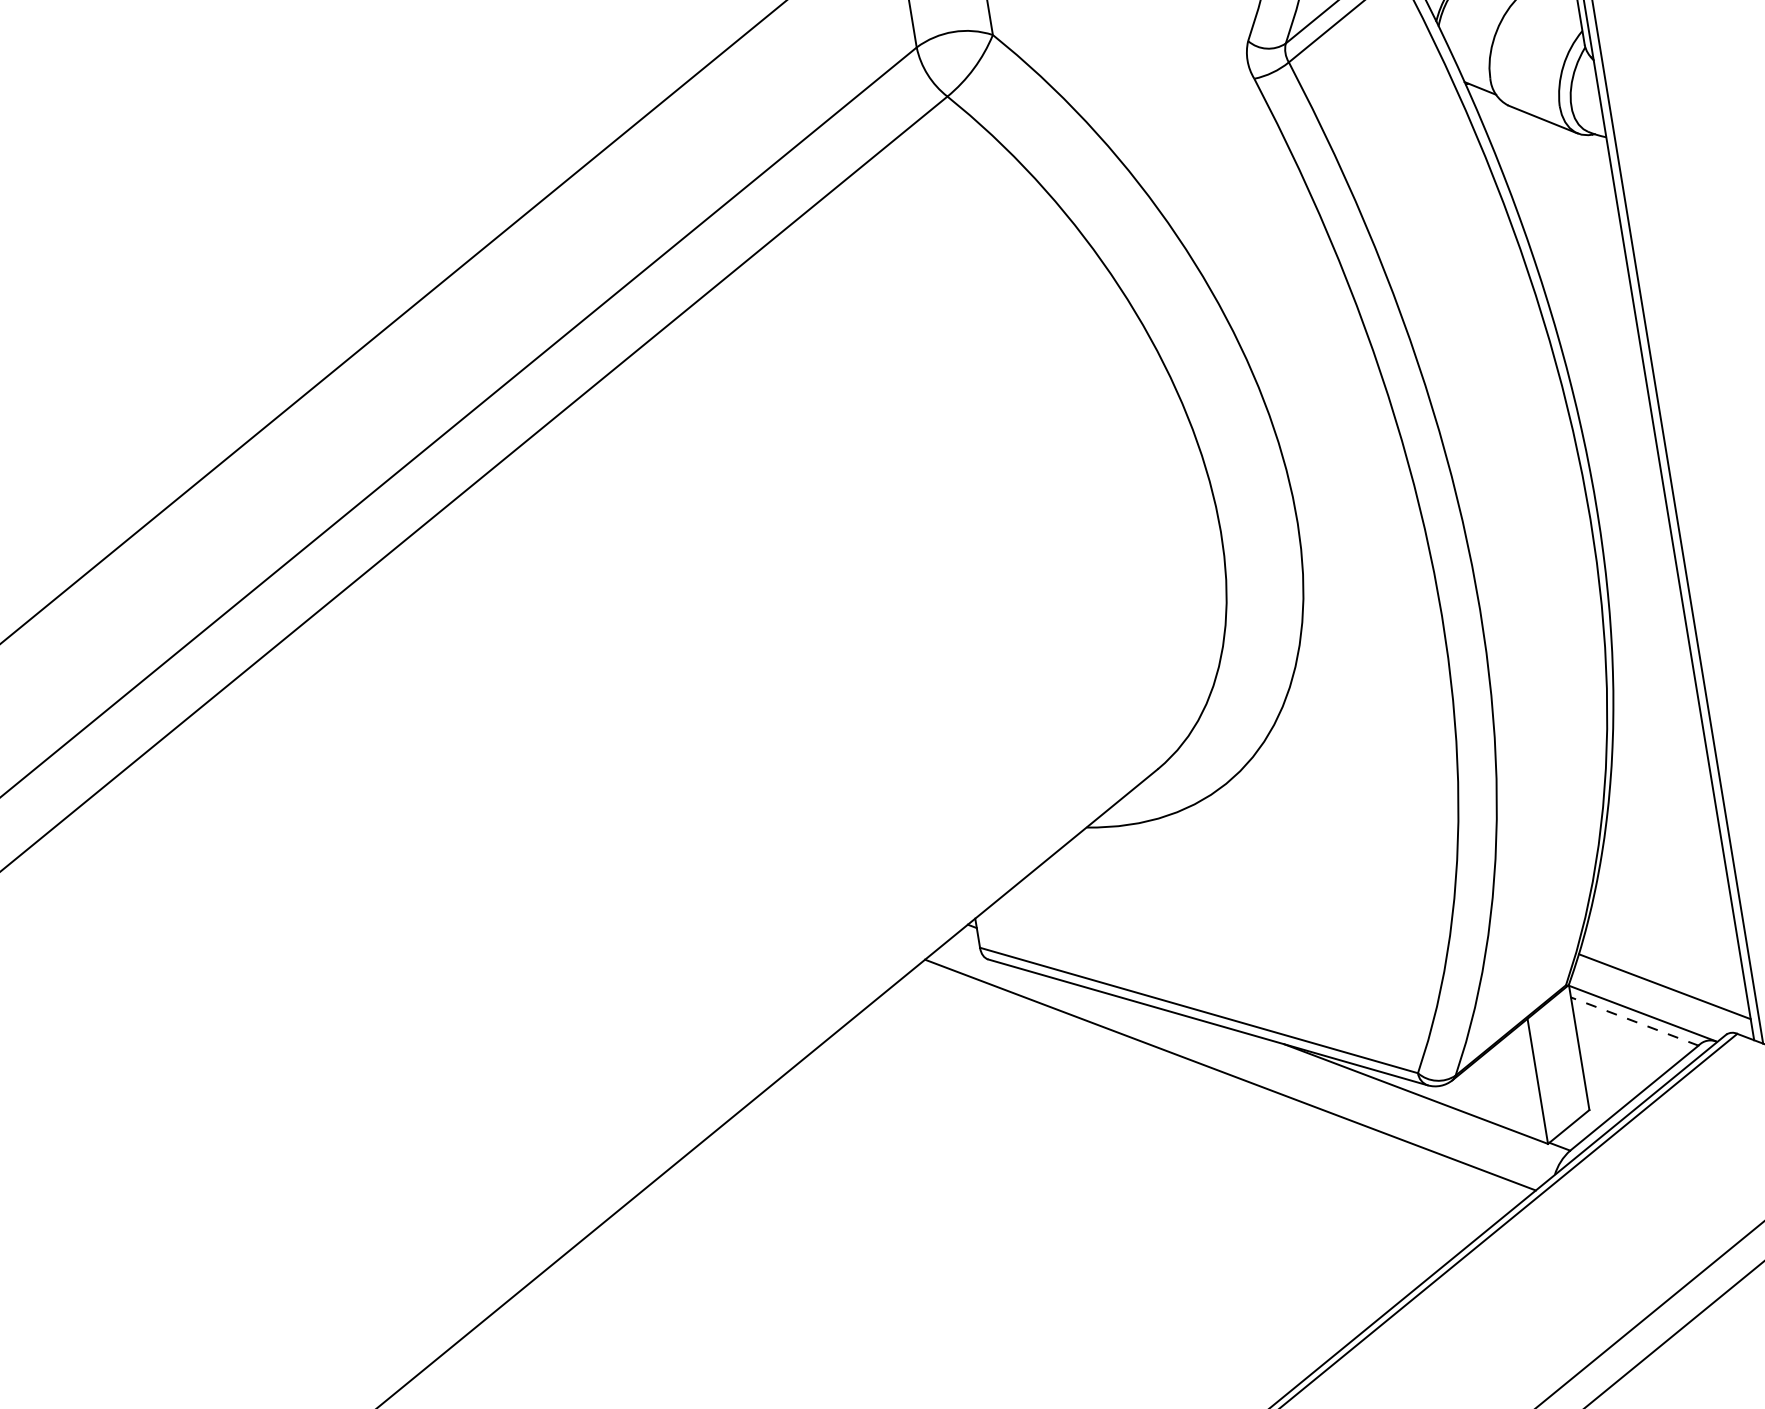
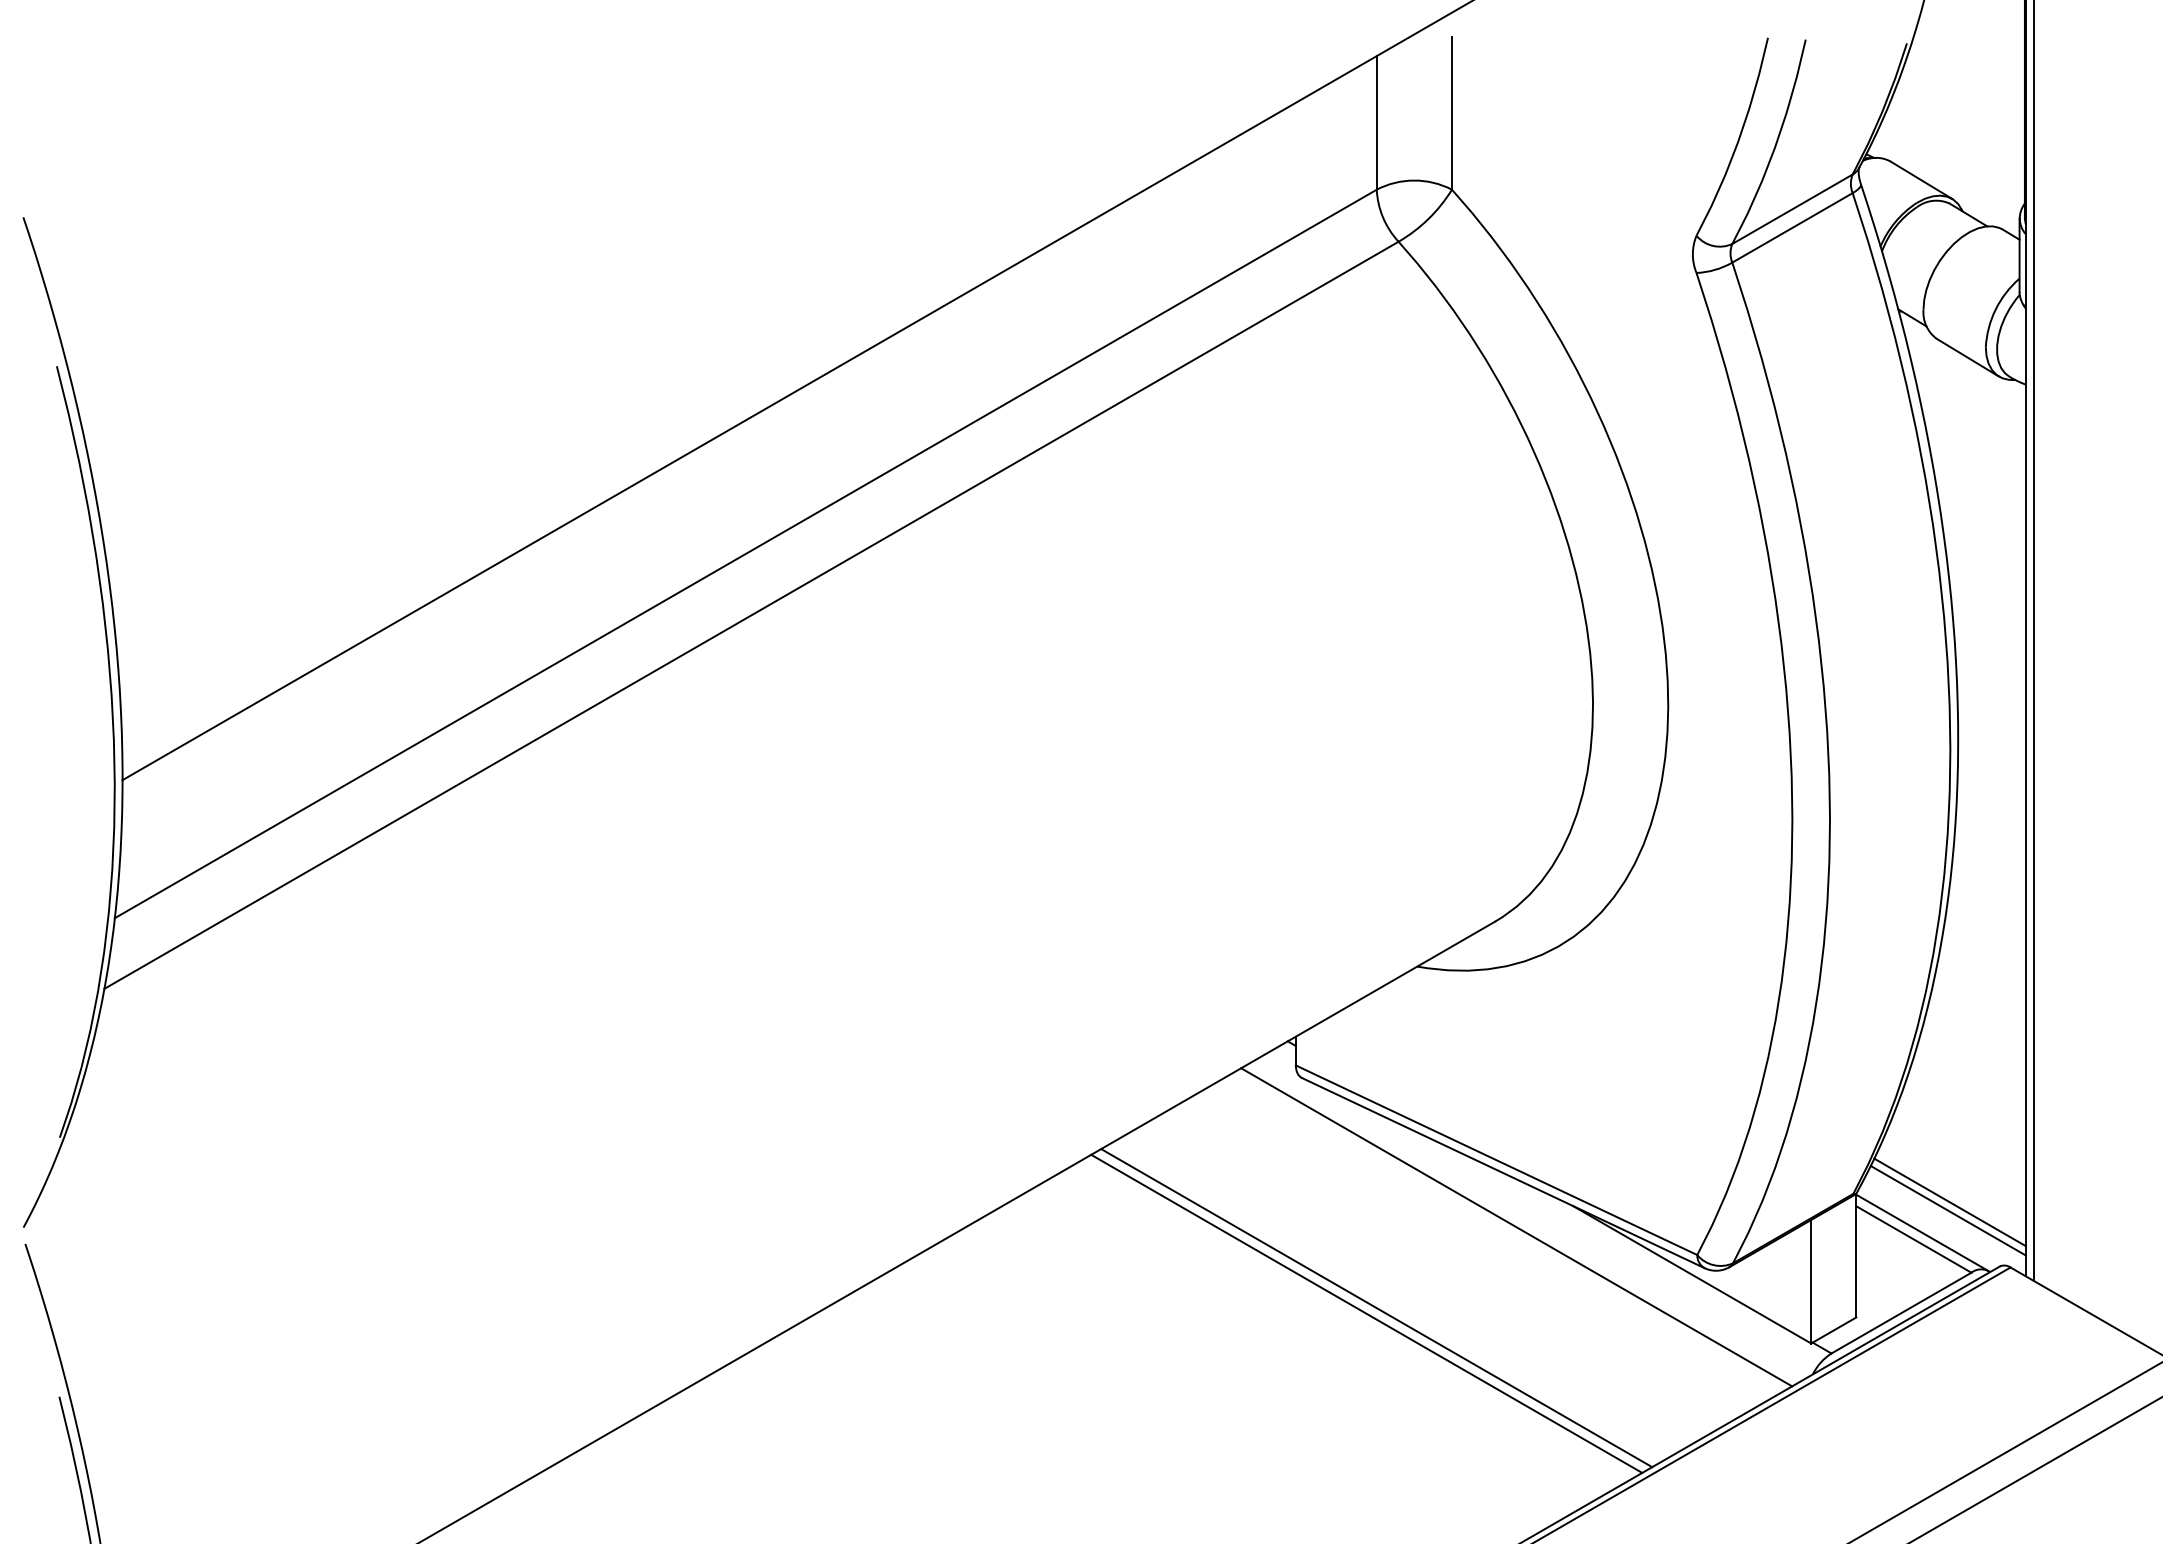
line: (1664, 978) -> (1949, 1202), added
line: (1634, 1021) -> (1913, 1239), dashed -> solid
line: (1101, 1180) -> (1376, 1308), added
line: (1092, 1187) -> (1366, 1313), added

